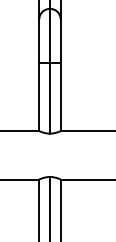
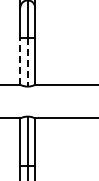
line: (39, 97) -> (20, 61), solid -> dashed
line: (49, 98) -> (27, 62), solid -> dashed

